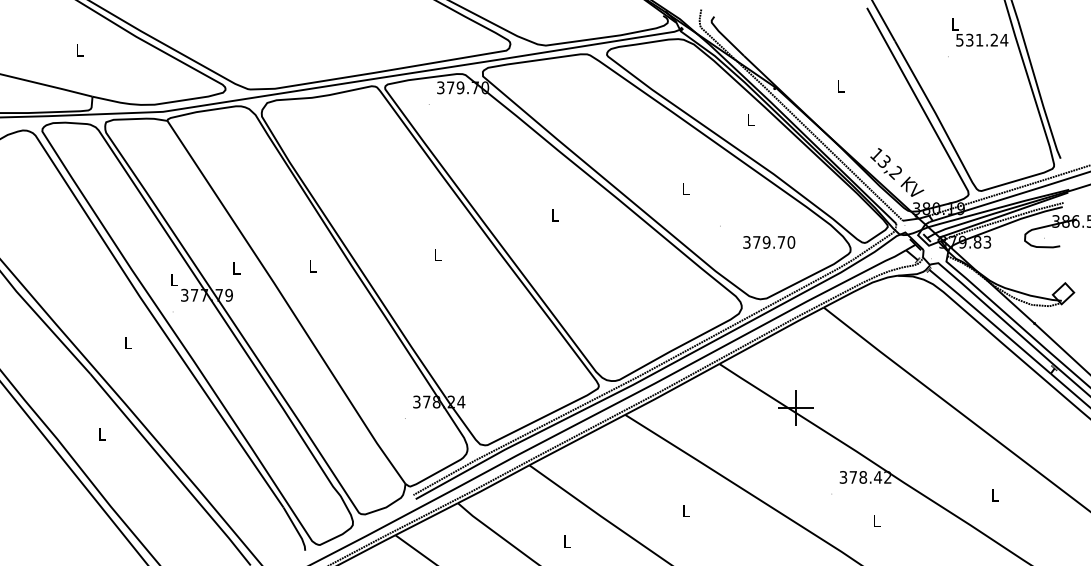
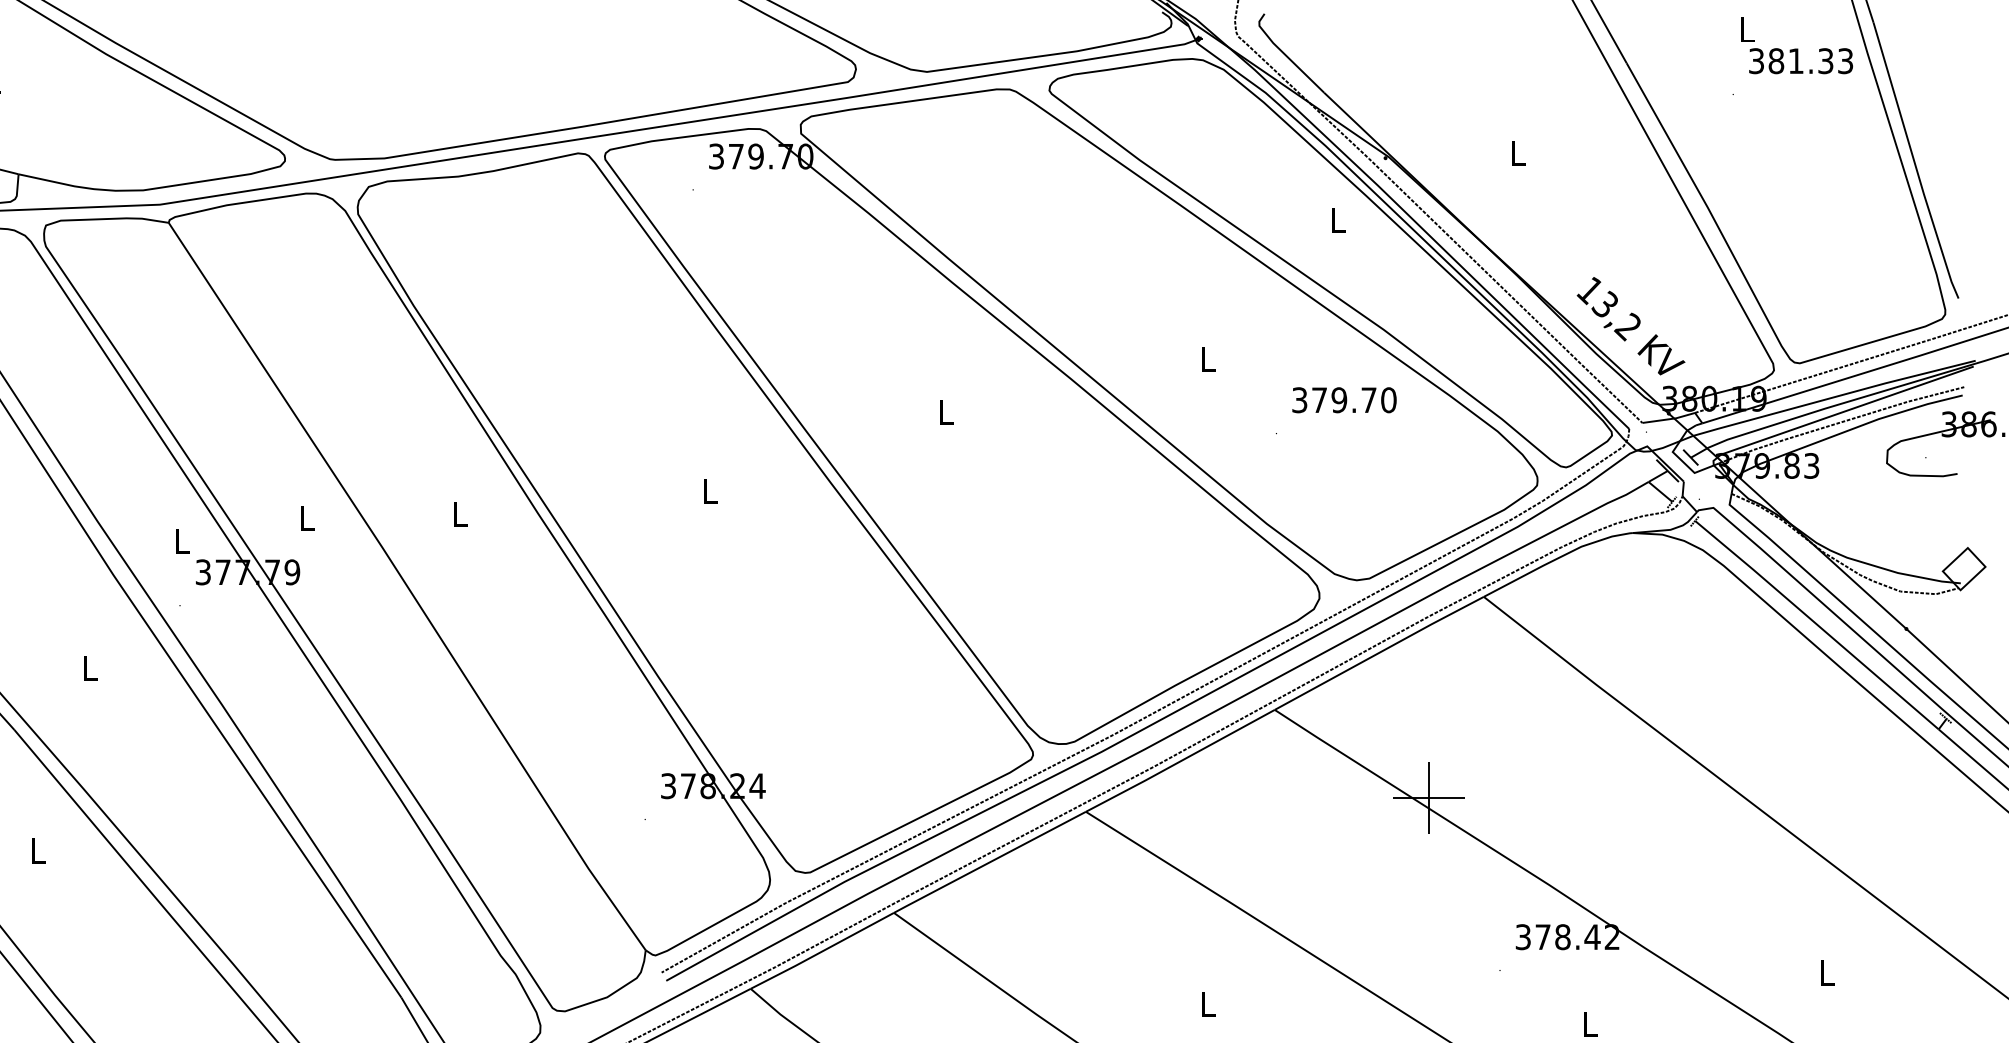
text: (982, 39) -> (1801, 59), 531.24 -> 381.33
text: (769, 242) -> (1345, 400), moved

